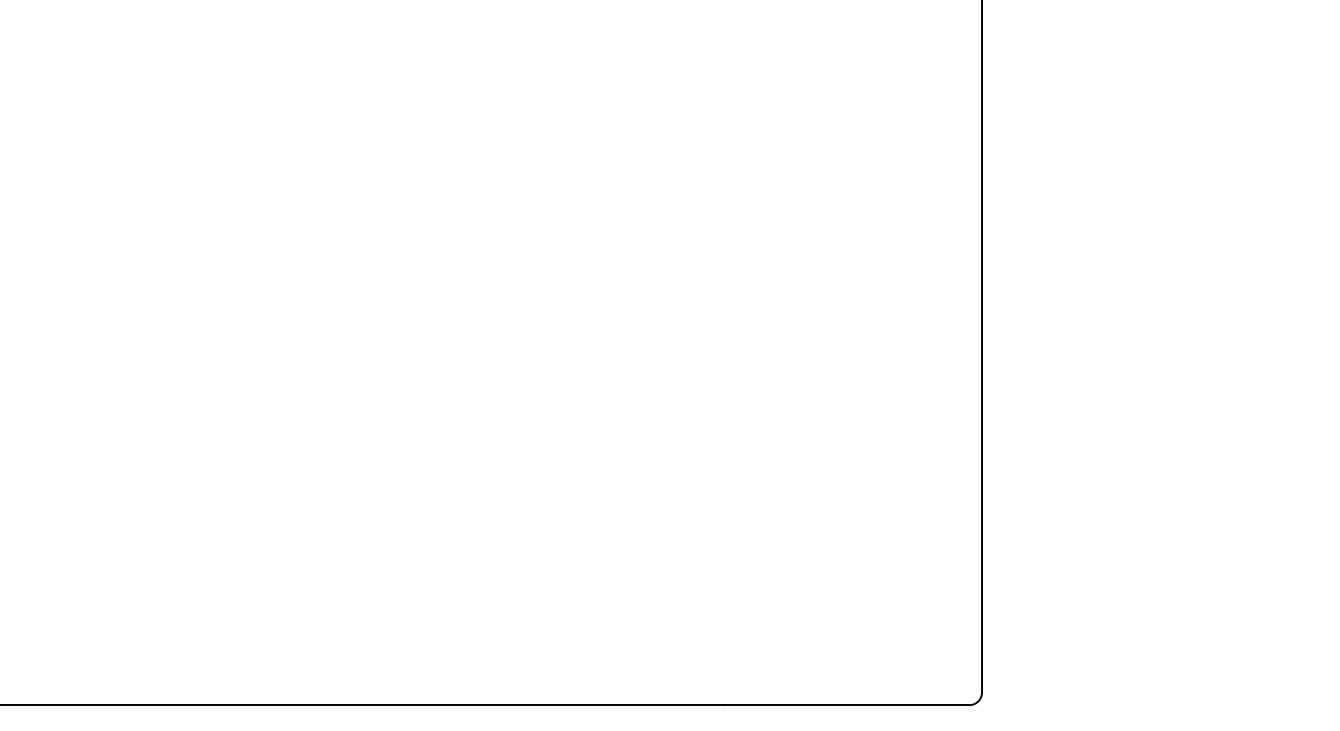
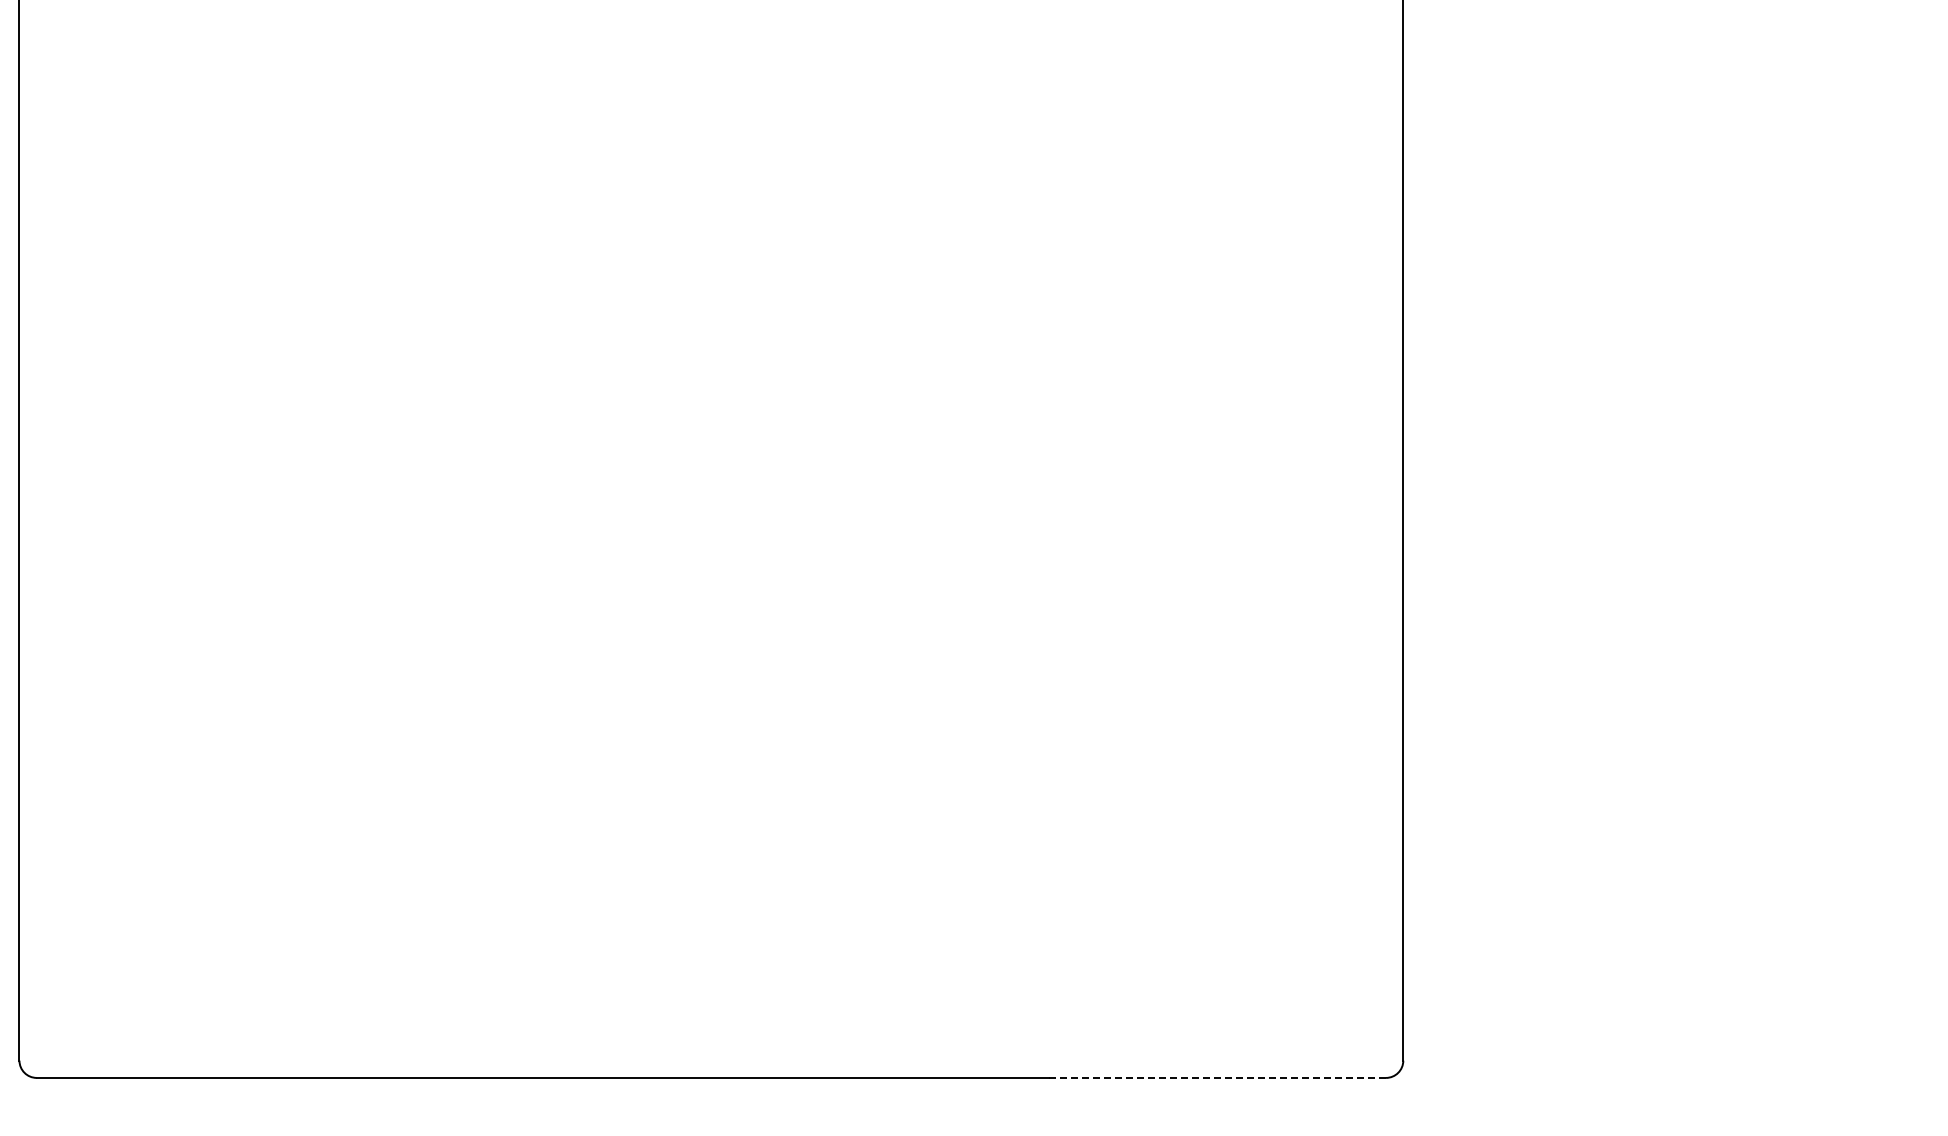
line: (846, 704) -> (1217, 1077), solid -> dashed

